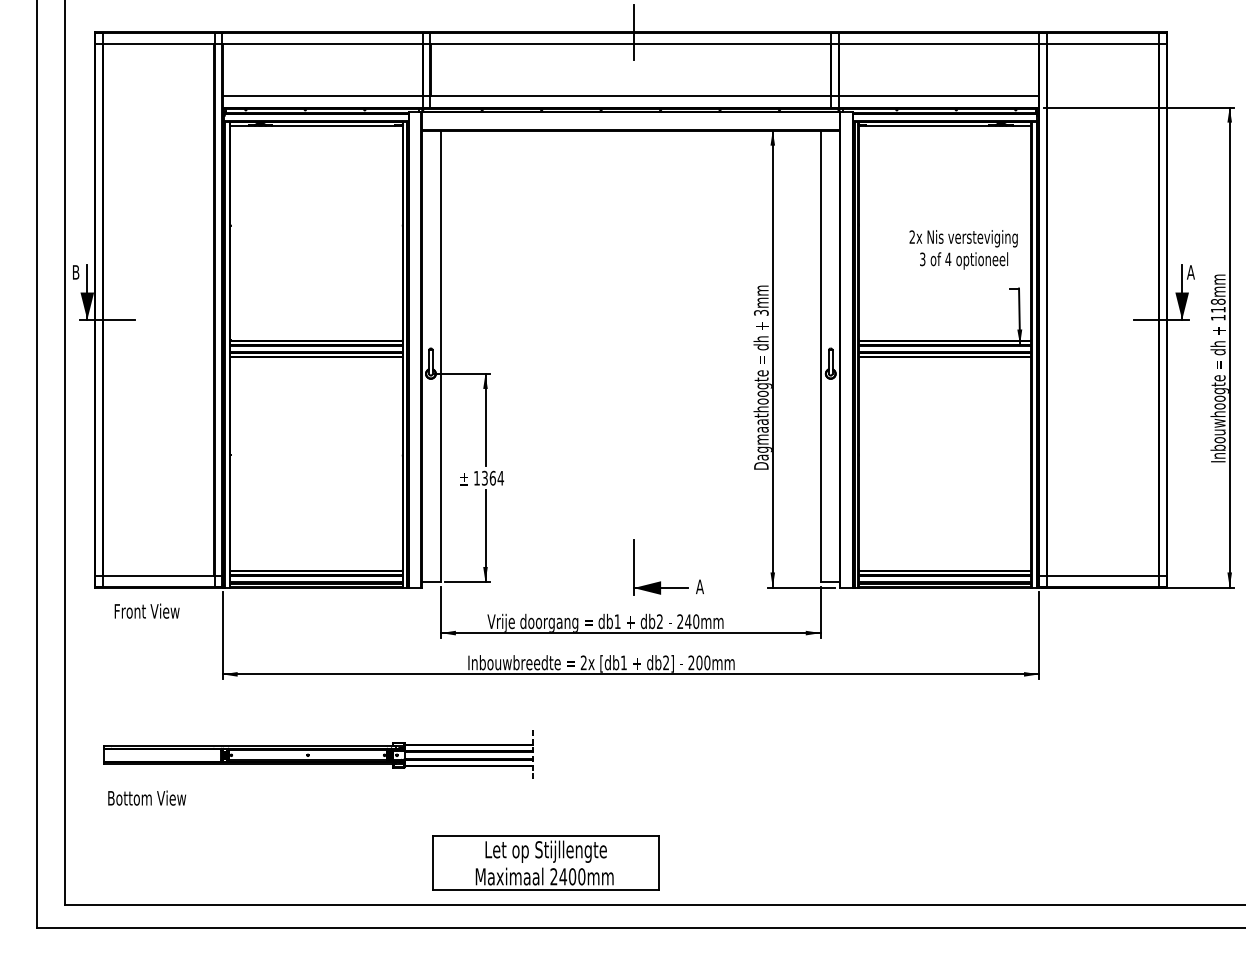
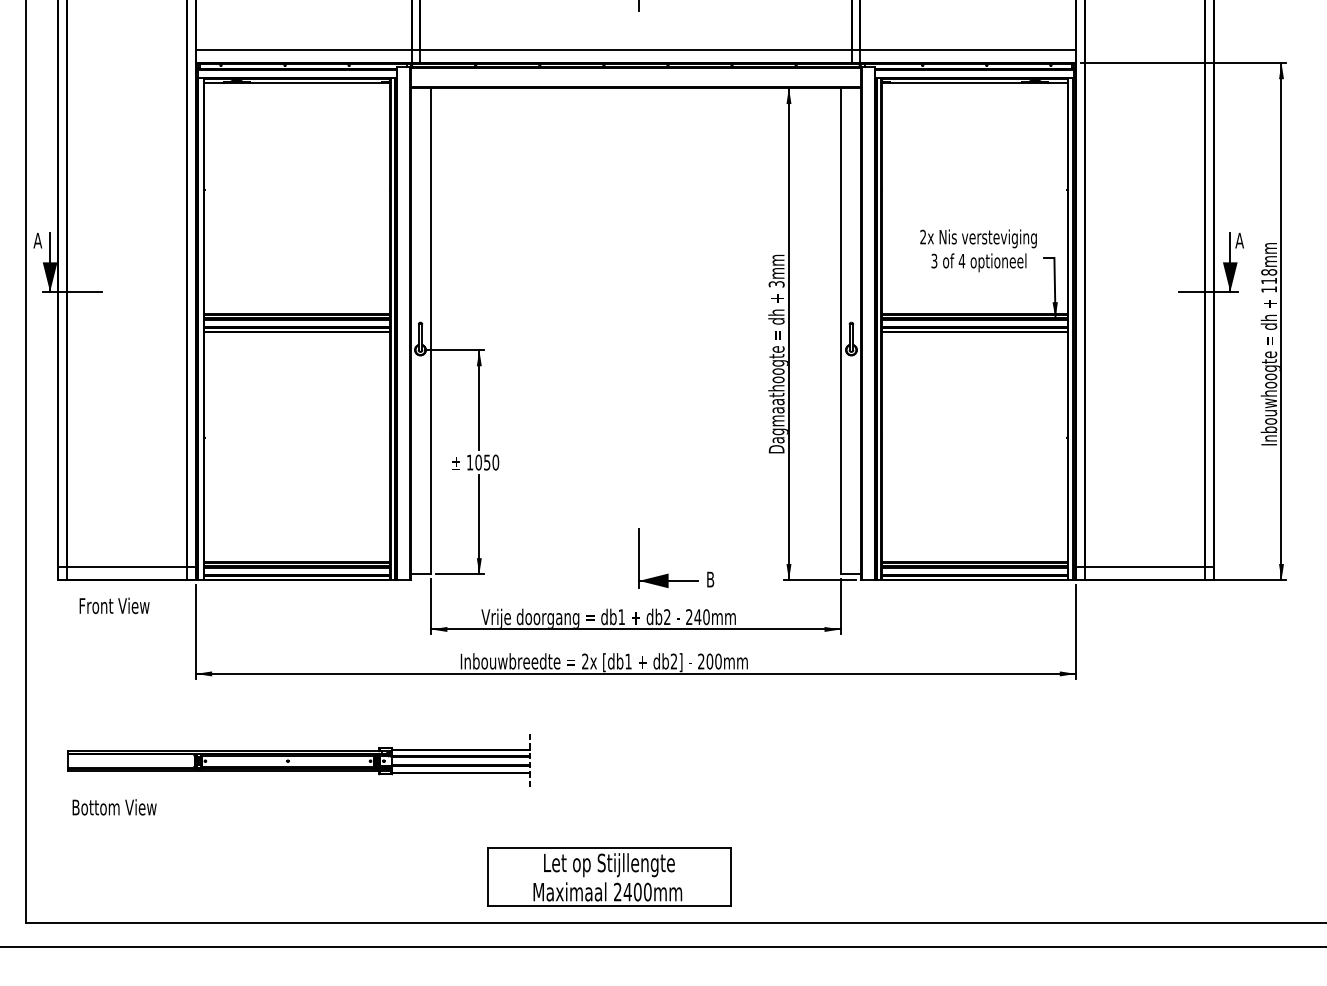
text: (963, 249) -> (978, 250), moved
text: (75, 272) -> (37, 240), B -> A
text: (492, 477) -> (486, 461), 1364 -> 1050
text: (699, 586) -> (709, 579), A -> B
part: (545, 862) -> (608, 876), moved

